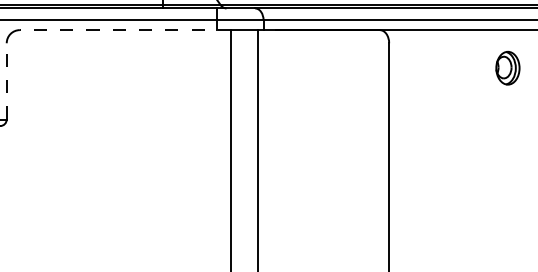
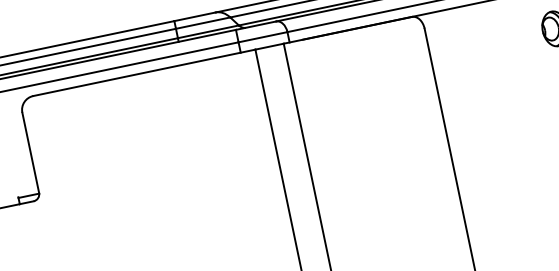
line: (125, 30) -> (144, 73), dashed -> solid
line: (6, 80) -> (30, 151), dashed -> solid

